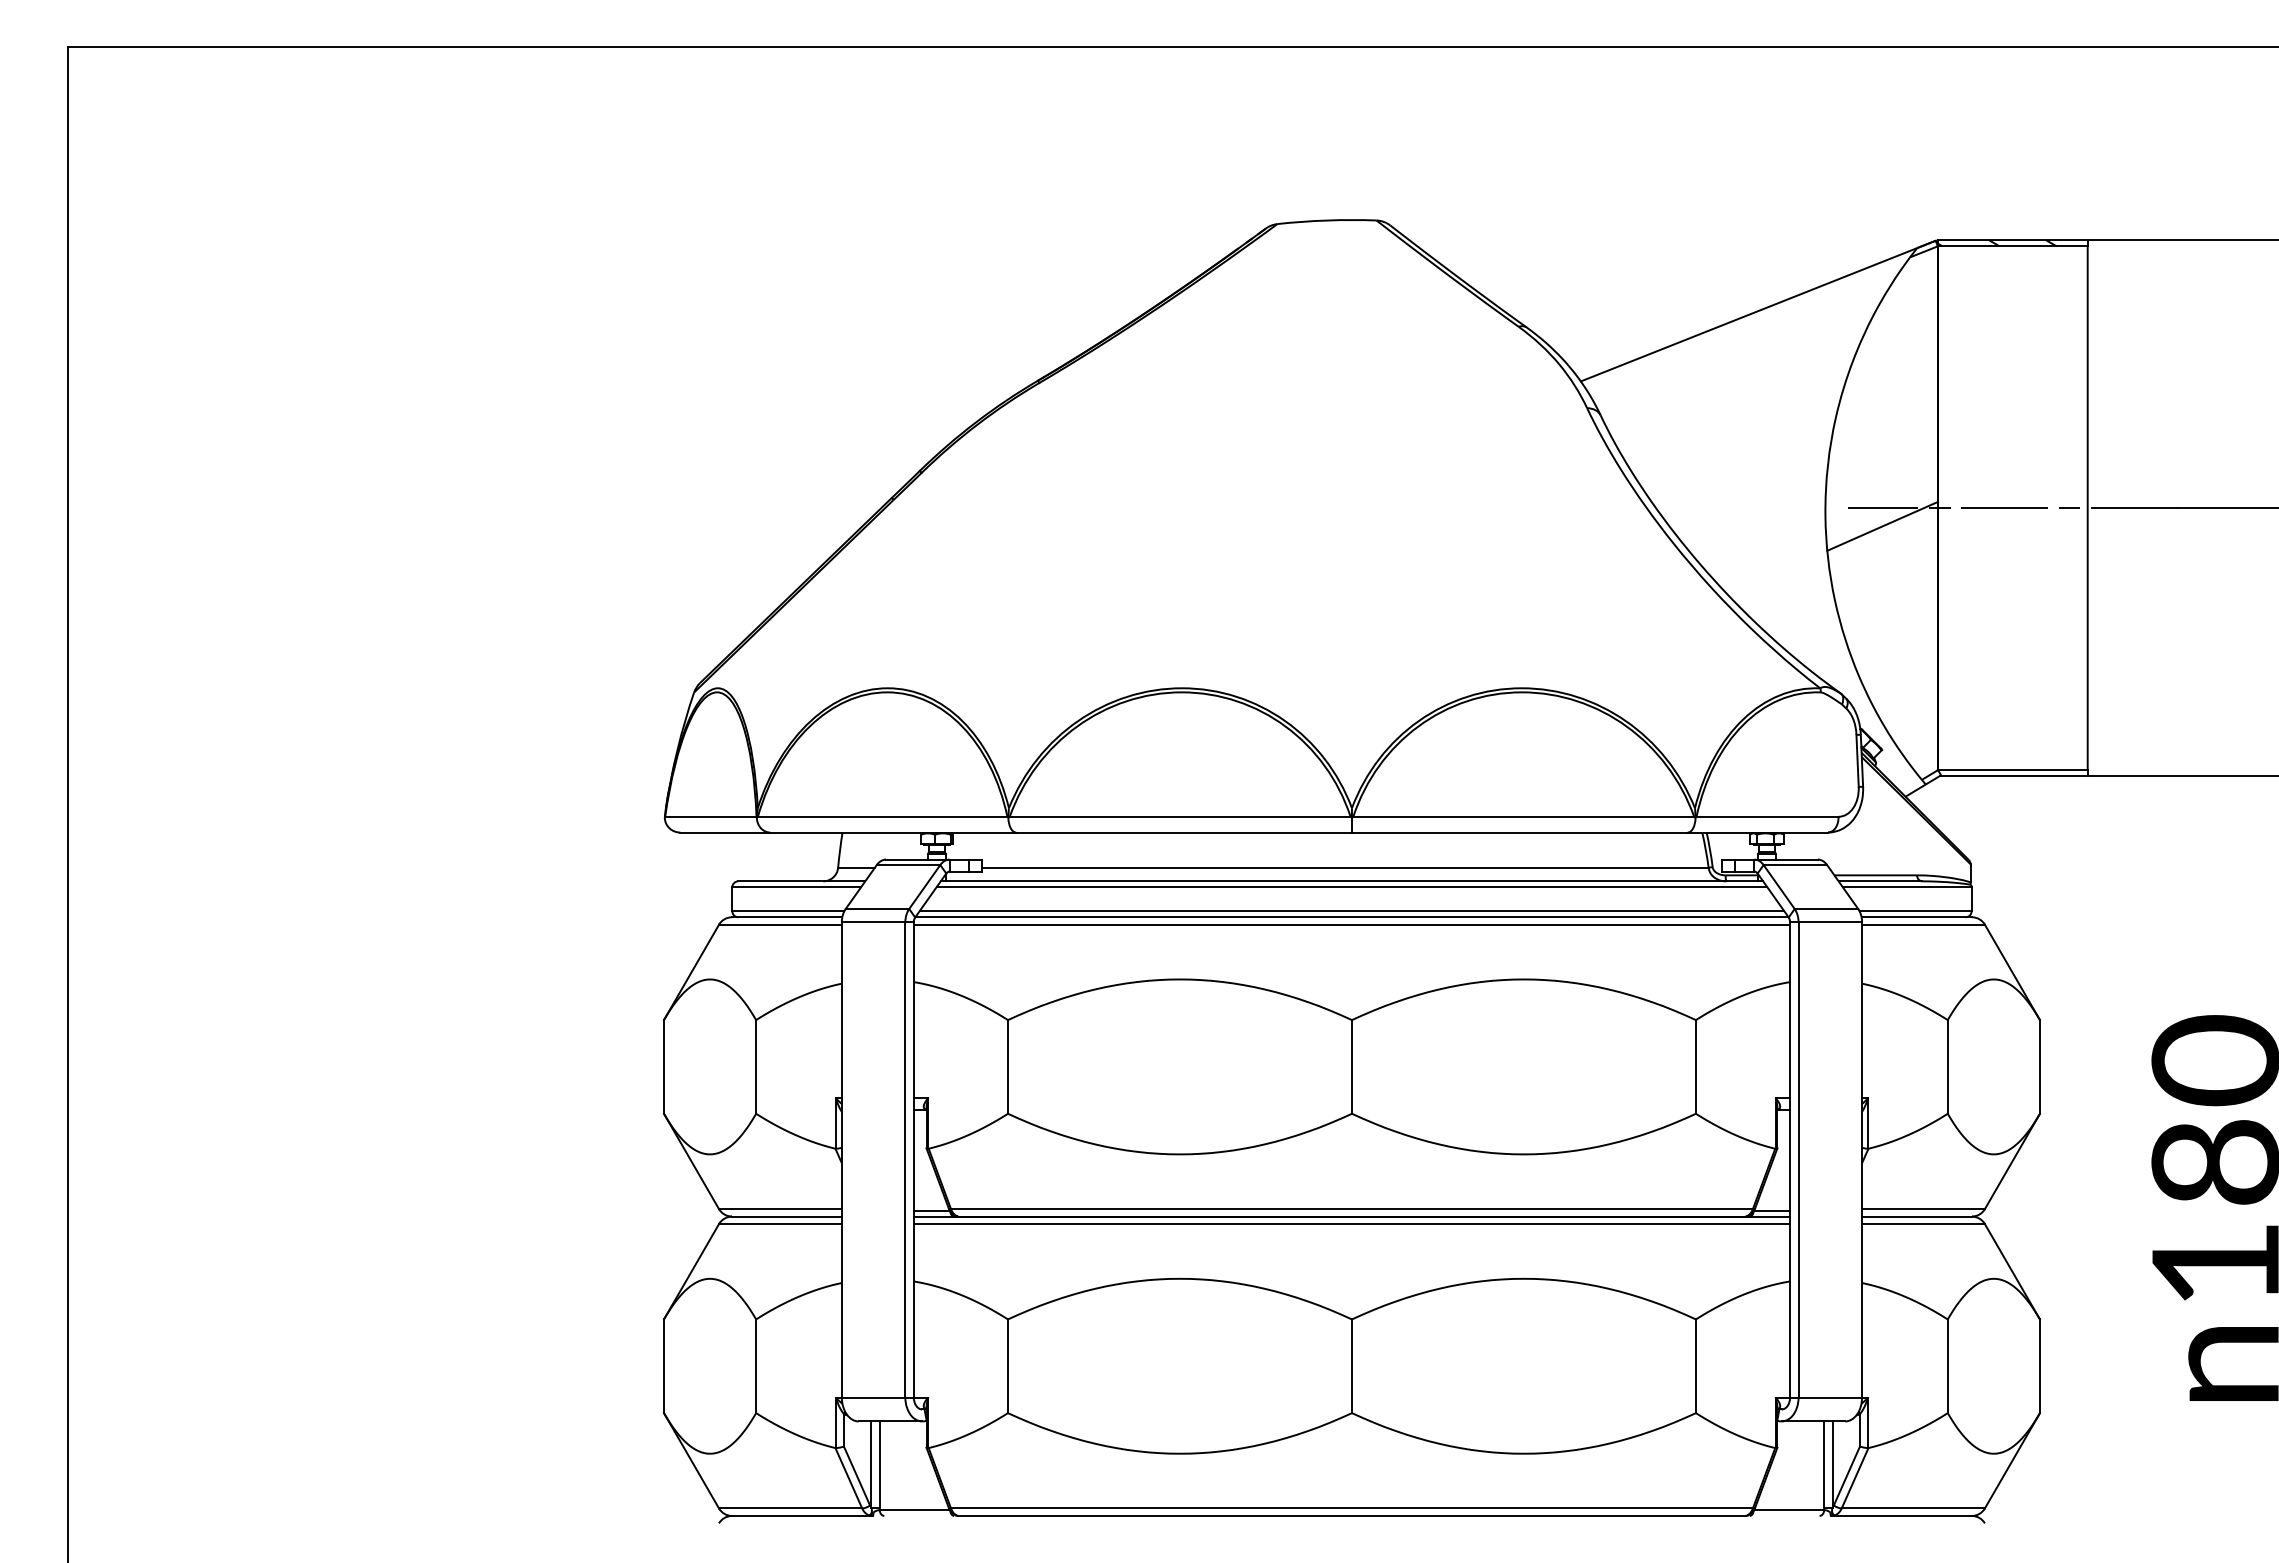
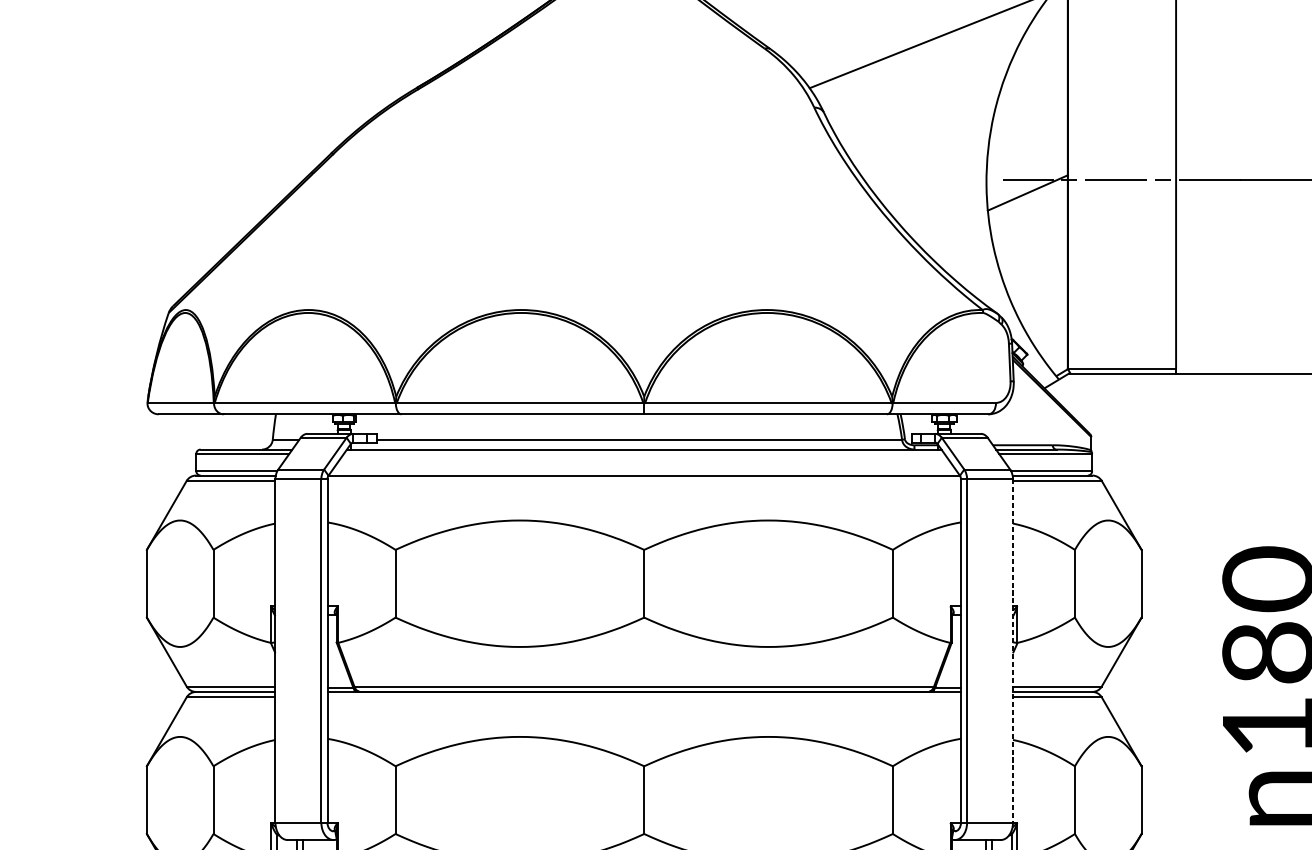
line: (1351, 887) -> (643, 454), removed
line: (1351, 911) -> (643, 471), removed
line: (1351, 924) -> (643, 480), removed
line: (1862, 1159) -> (1013, 650), solid -> dashed
line: (1351, 1224) -> (643, 697), removed

